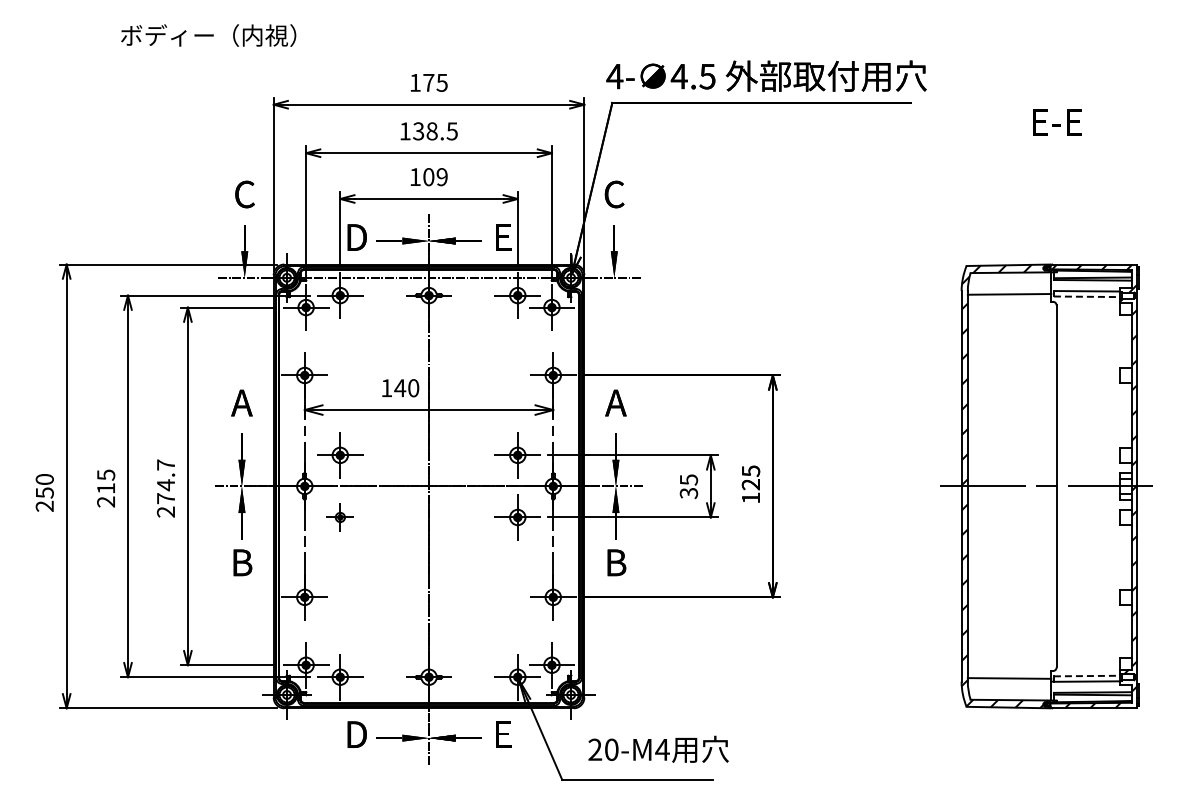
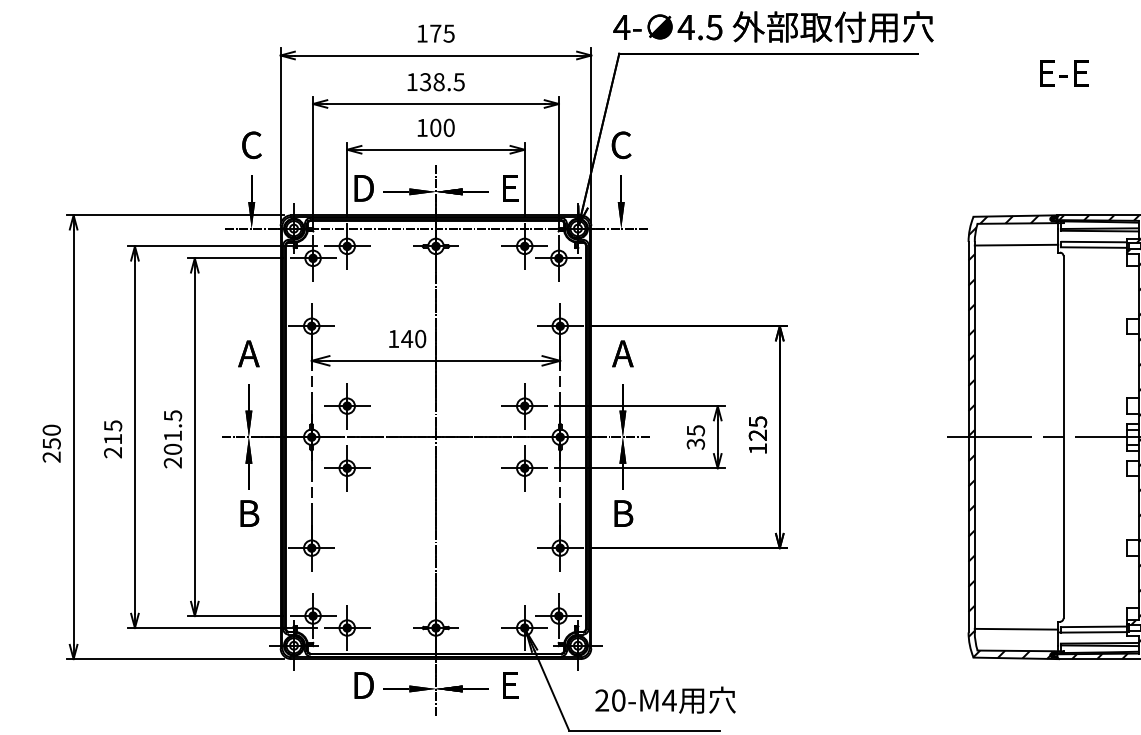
text: (441, 177) -> (448, 128), 109 -> 100
line: (1086, 296) -> (1093, 247), dashed -> solid
text: (165, 481) -> (172, 432), 274.7 -> 201.5
part: (340, 517) -> (347, 468), size x1.67
line: (1086, 676) -> (1093, 627), dashed -> solid

